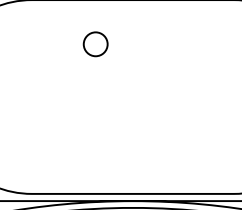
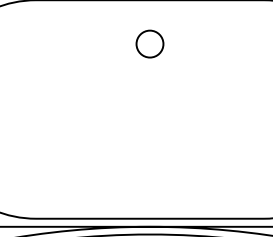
circle: (95, 43) -> (149, 43), moved

